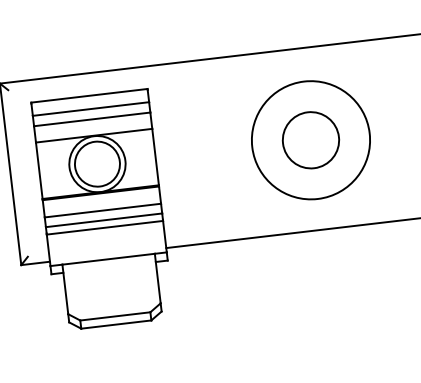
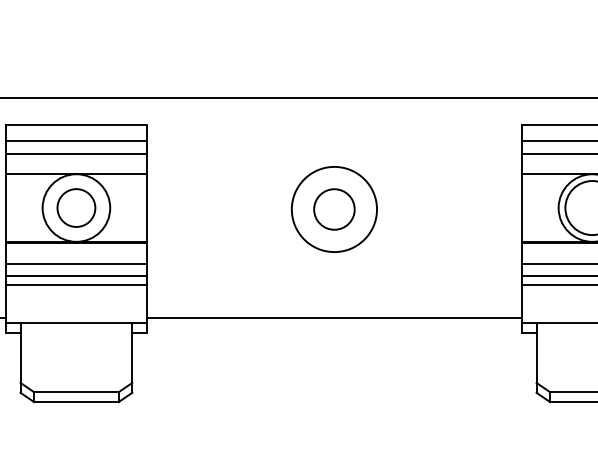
circle: (311, 140) -> (334, 209), size x0.6
circle: (311, 140) -> (334, 209), size x0.6
circle: (97, 164) -> (76, 208), size x0.7

